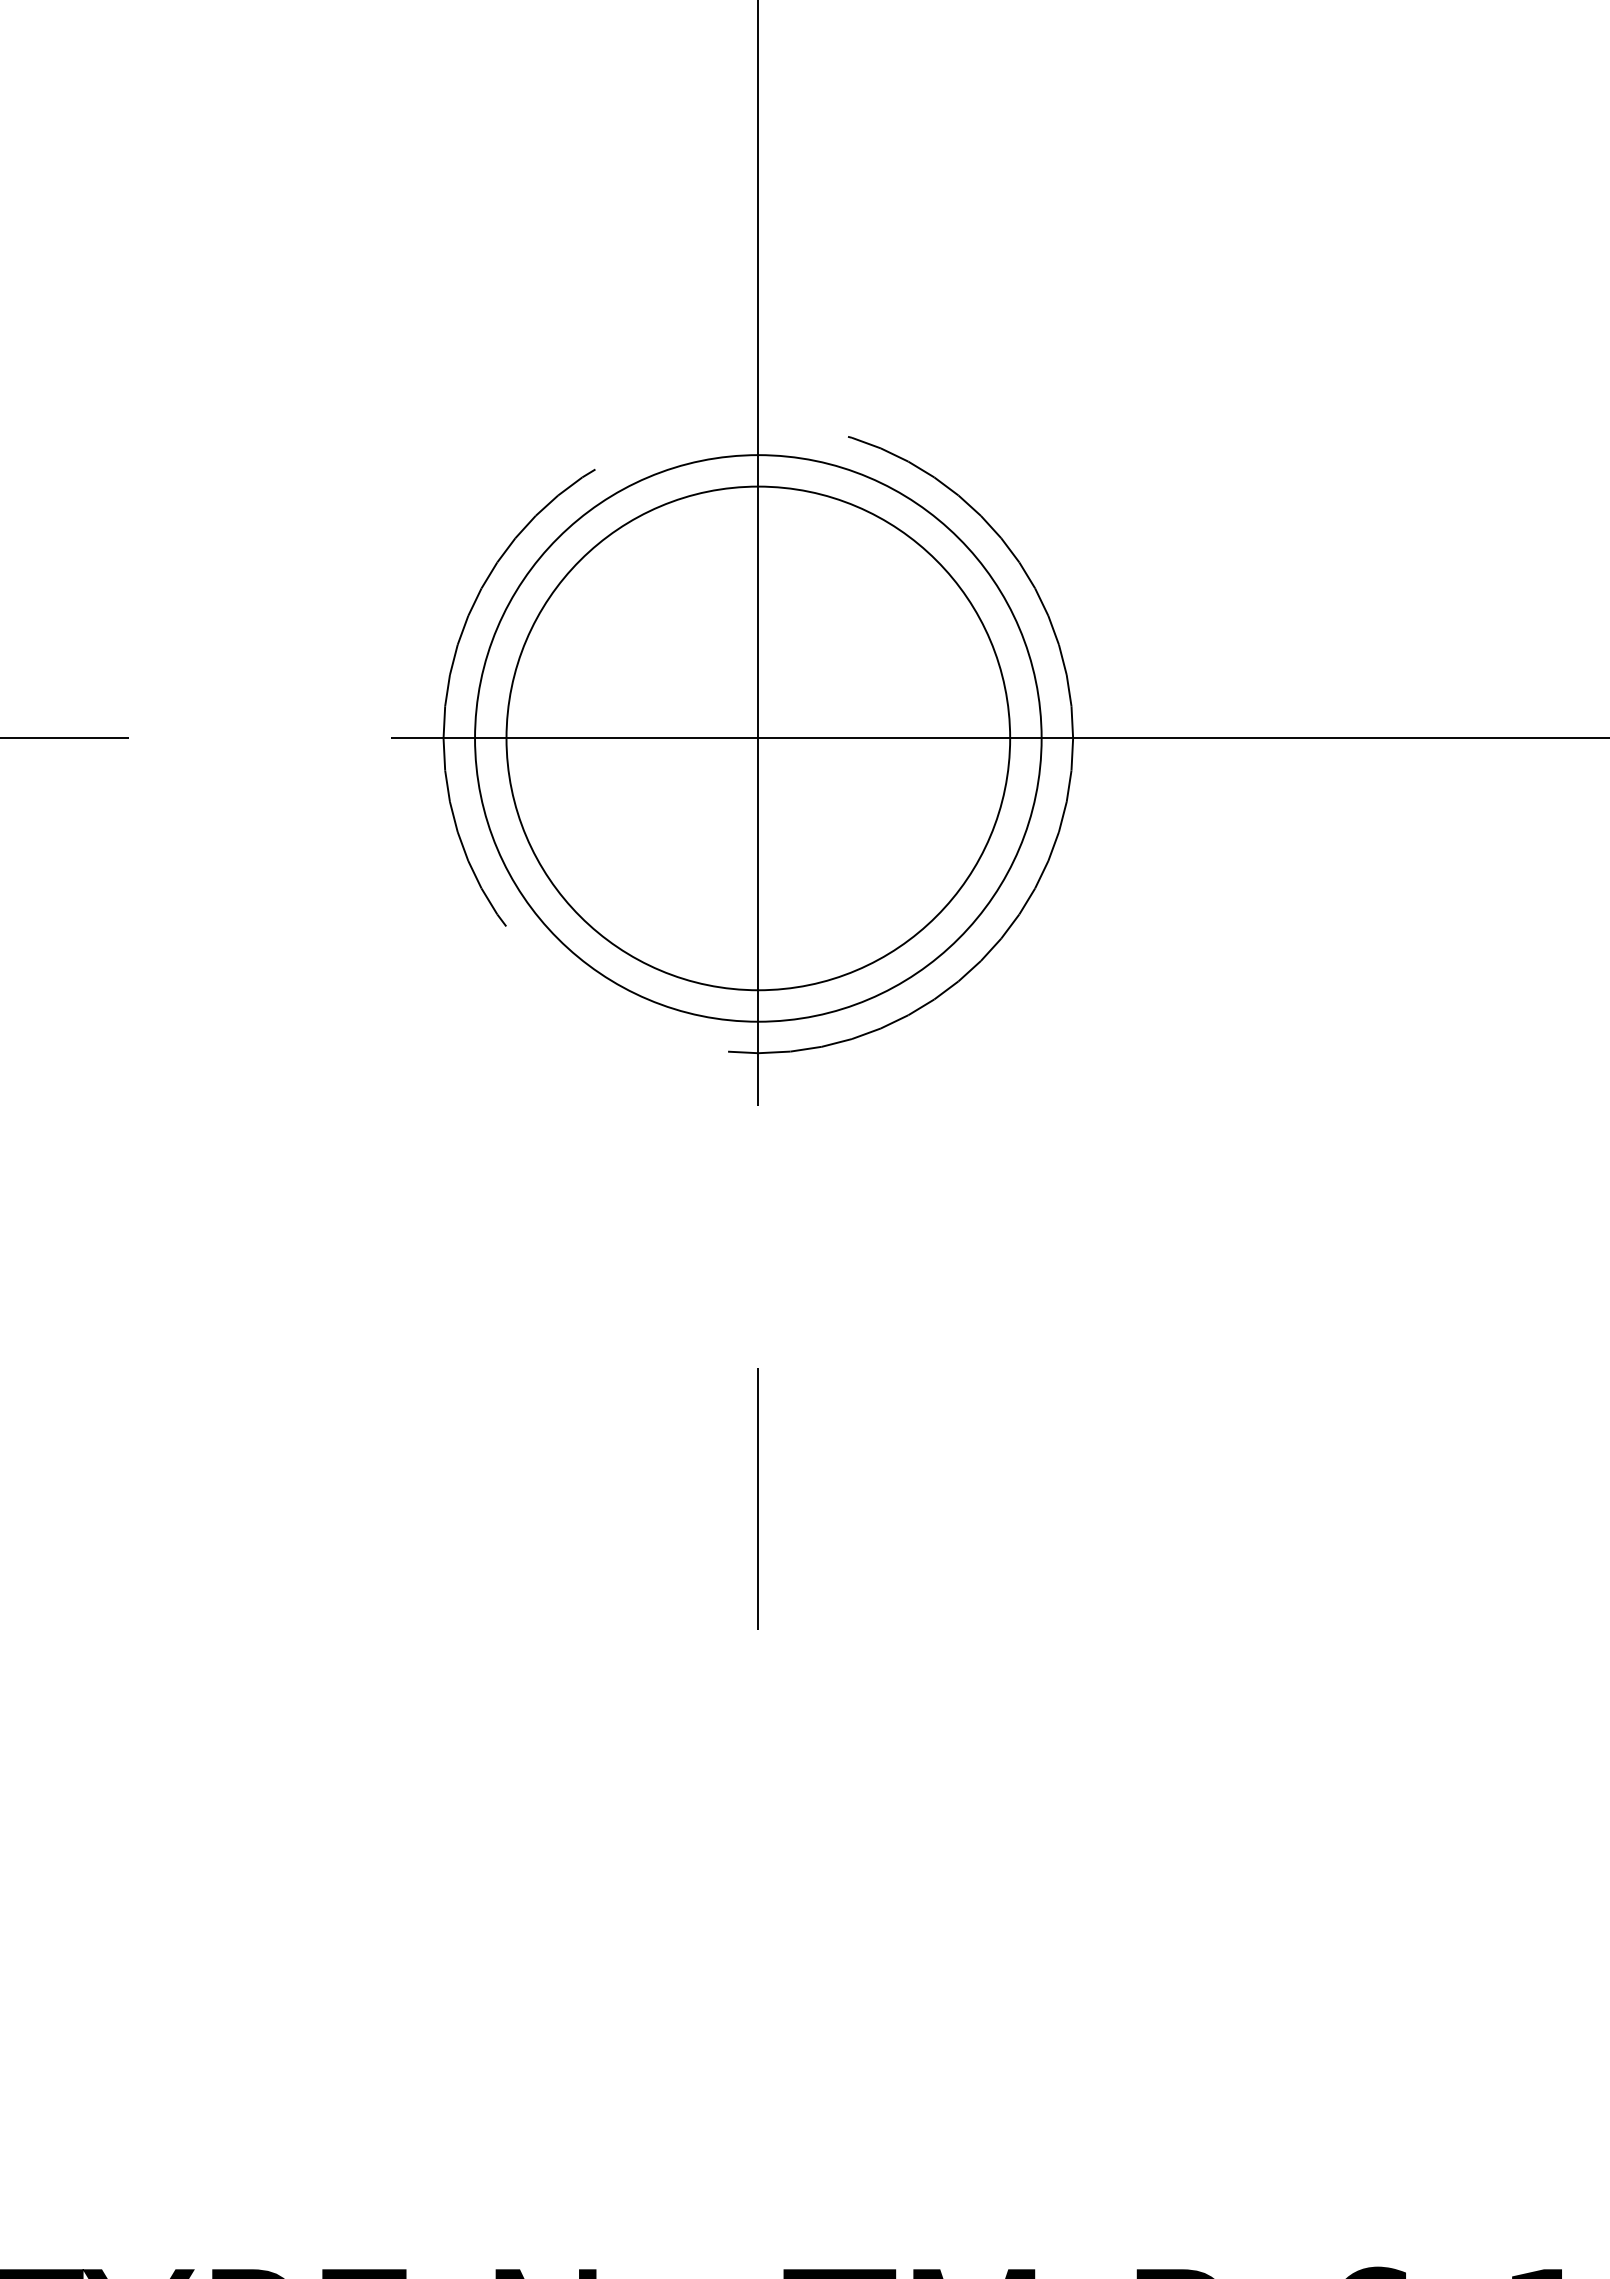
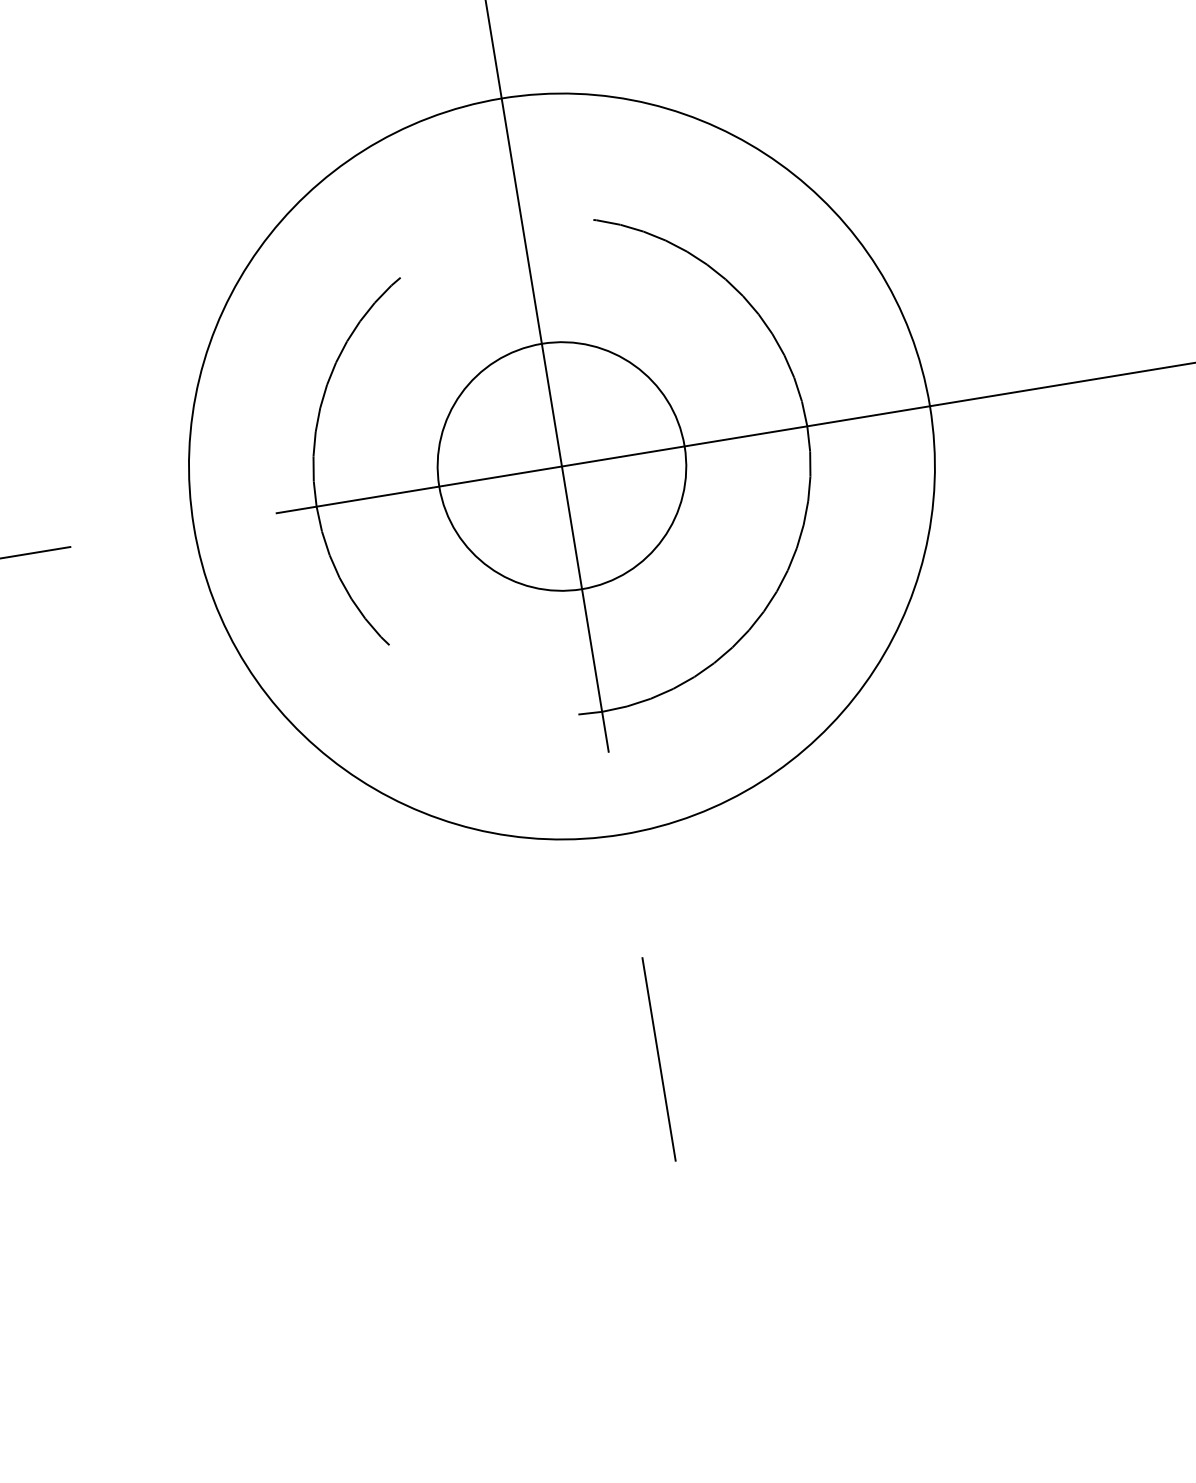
circle: (757, 738) -> (561, 466), size x0.62
circle: (758, 738) -> (562, 466), size x1.67

